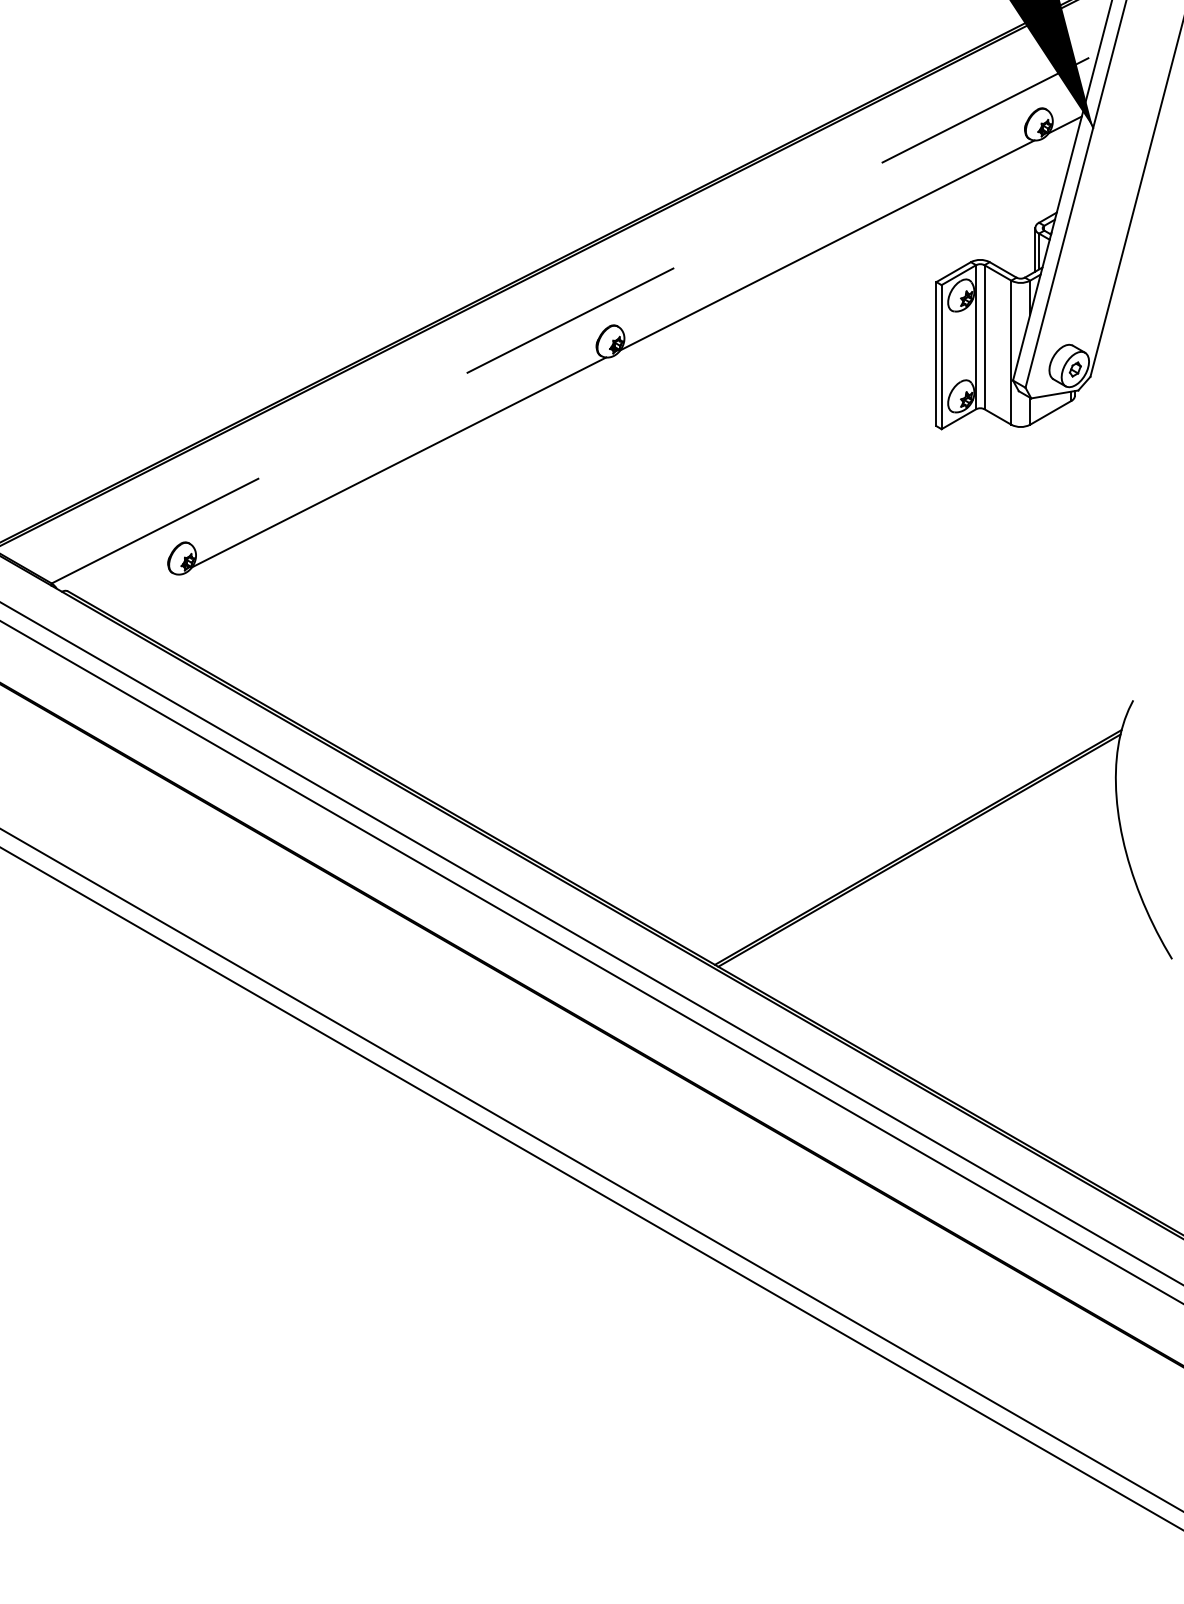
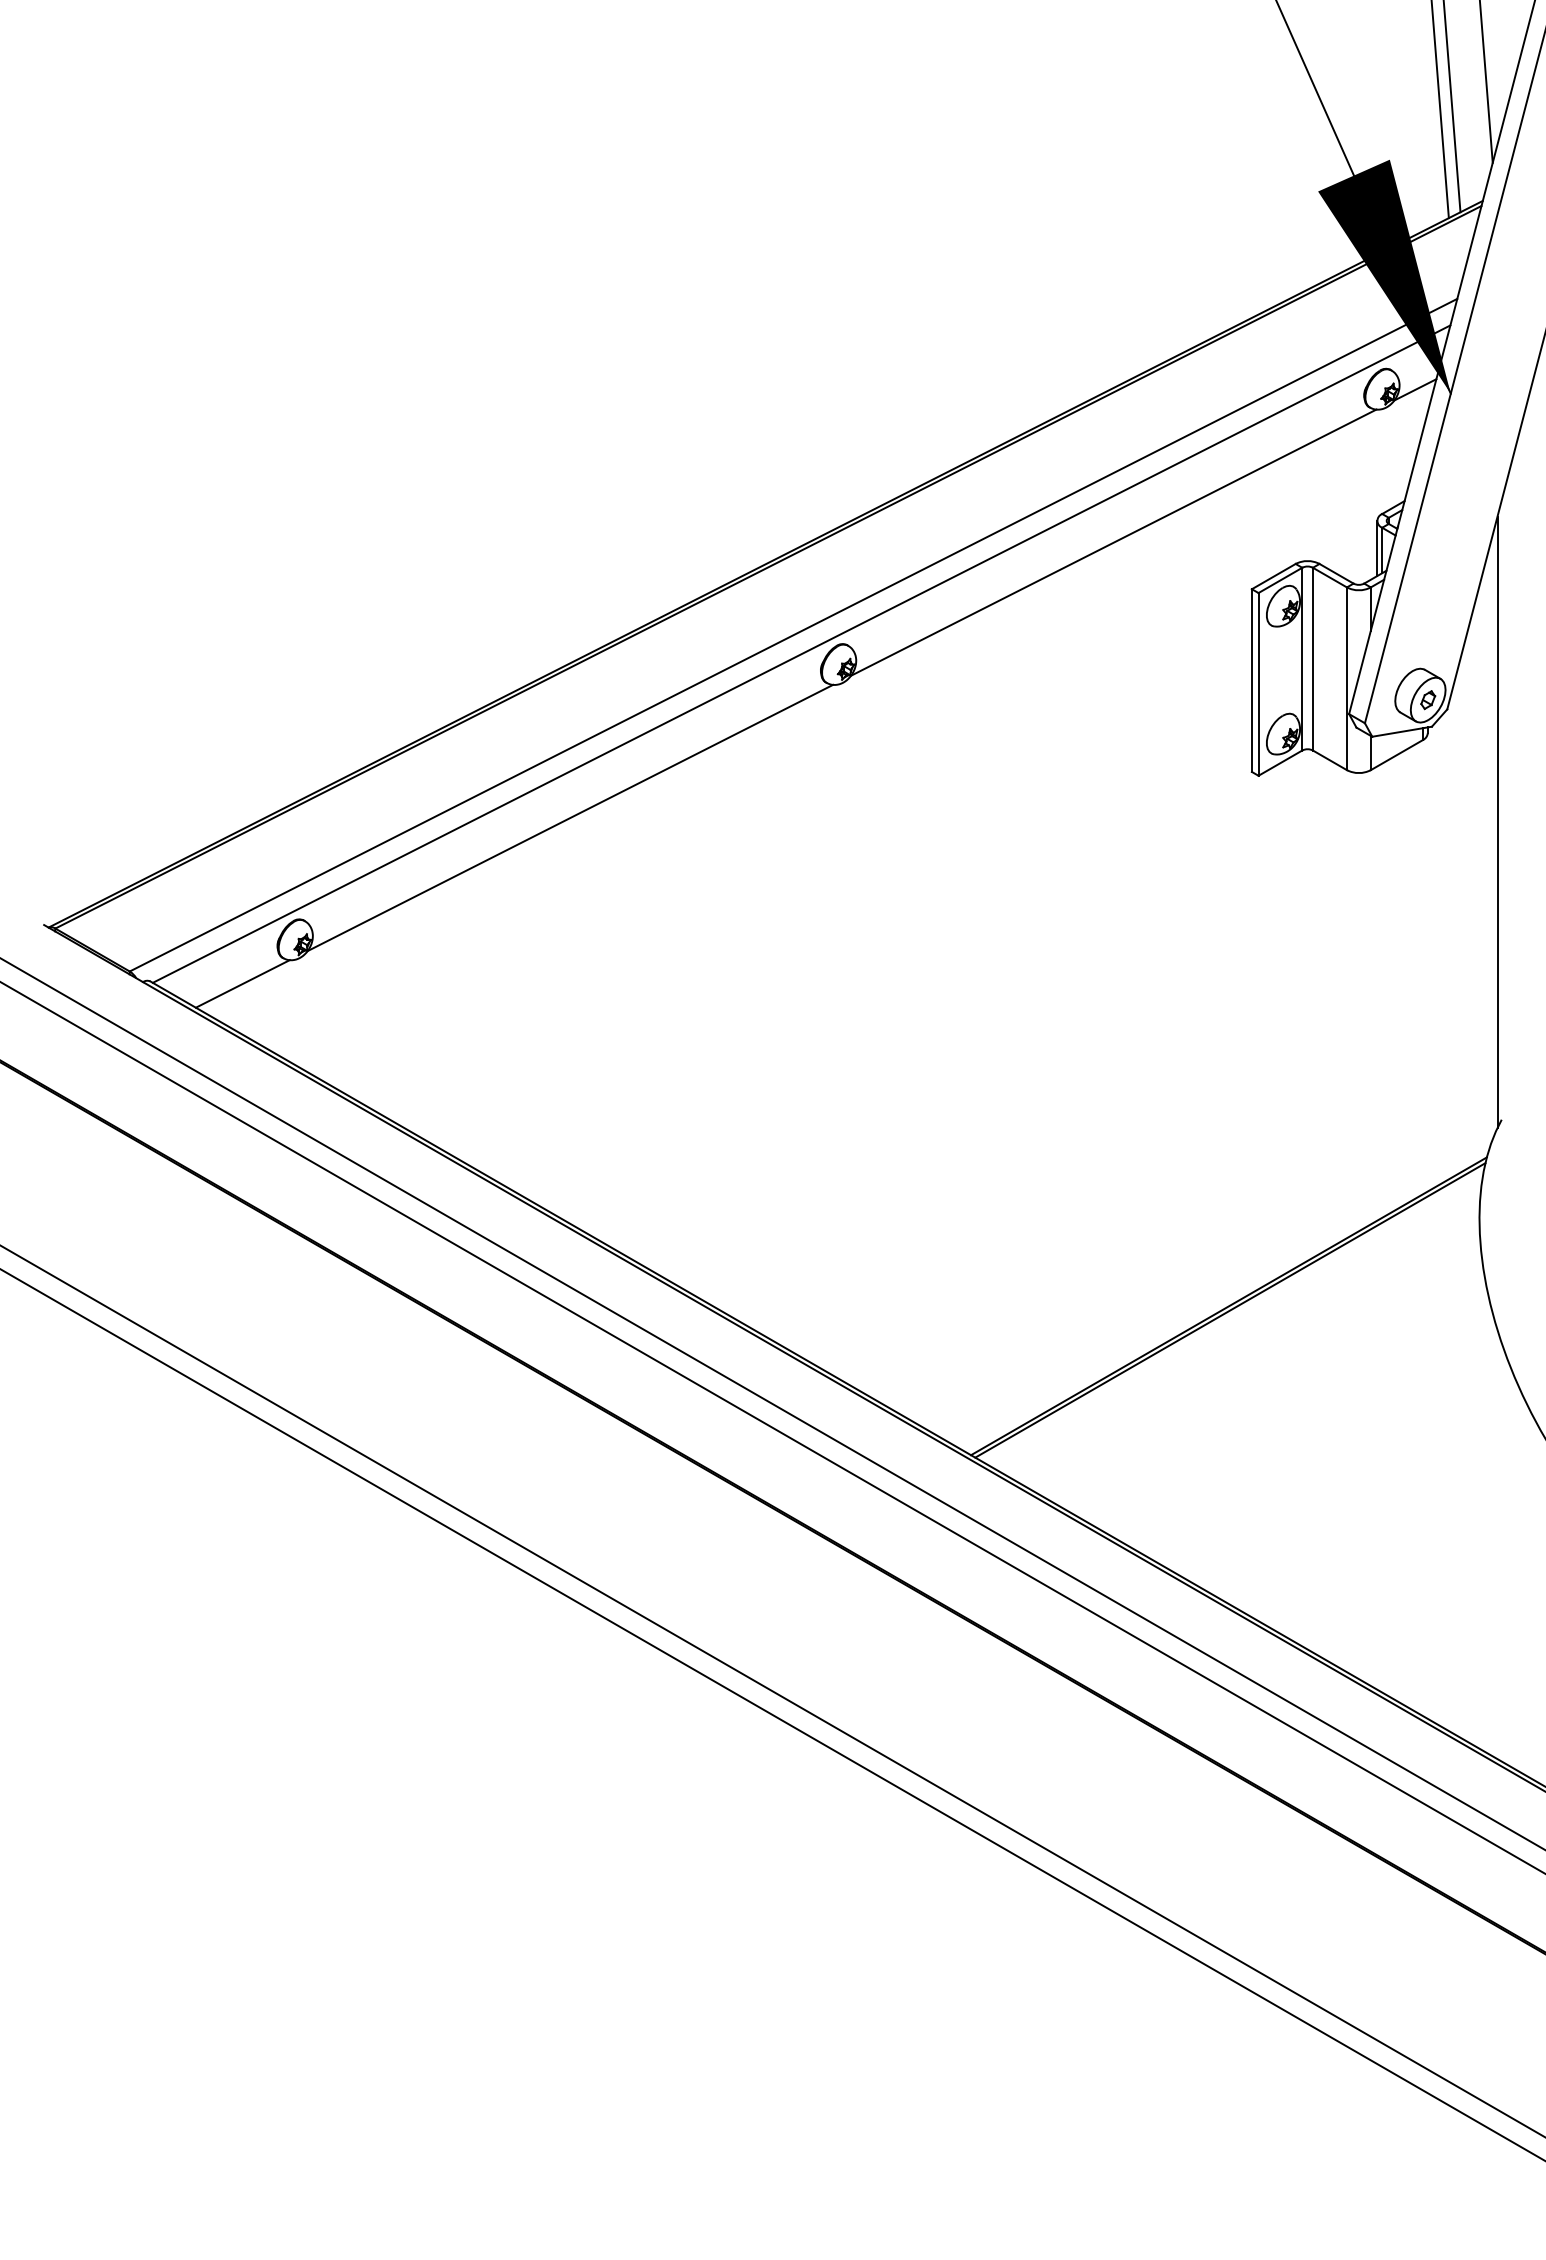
line: (574, 317) -> (793, 634), dashed -> solid
line: (581, 332) -> (801, 653), added
line: (1130, 465) -> (1497, 821), added
line: (140, 592) -> (242, 983), added

